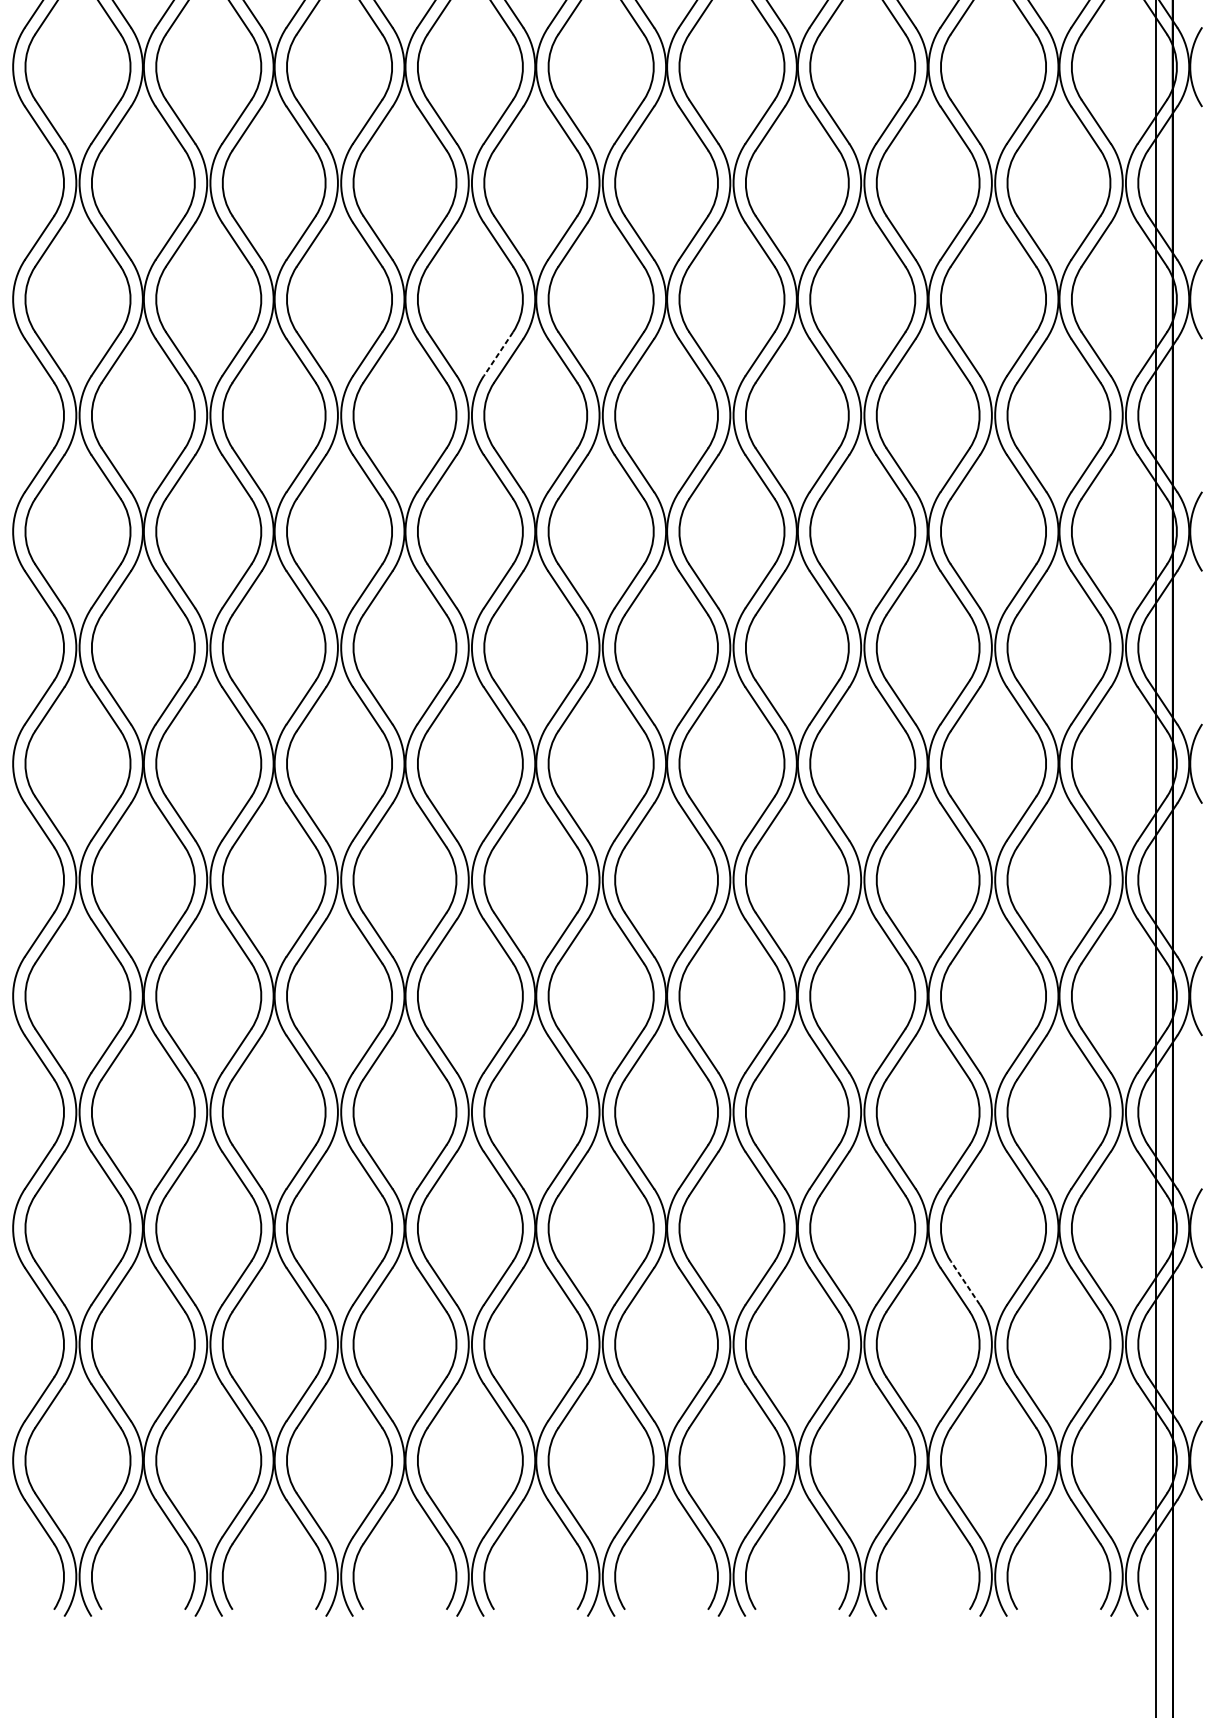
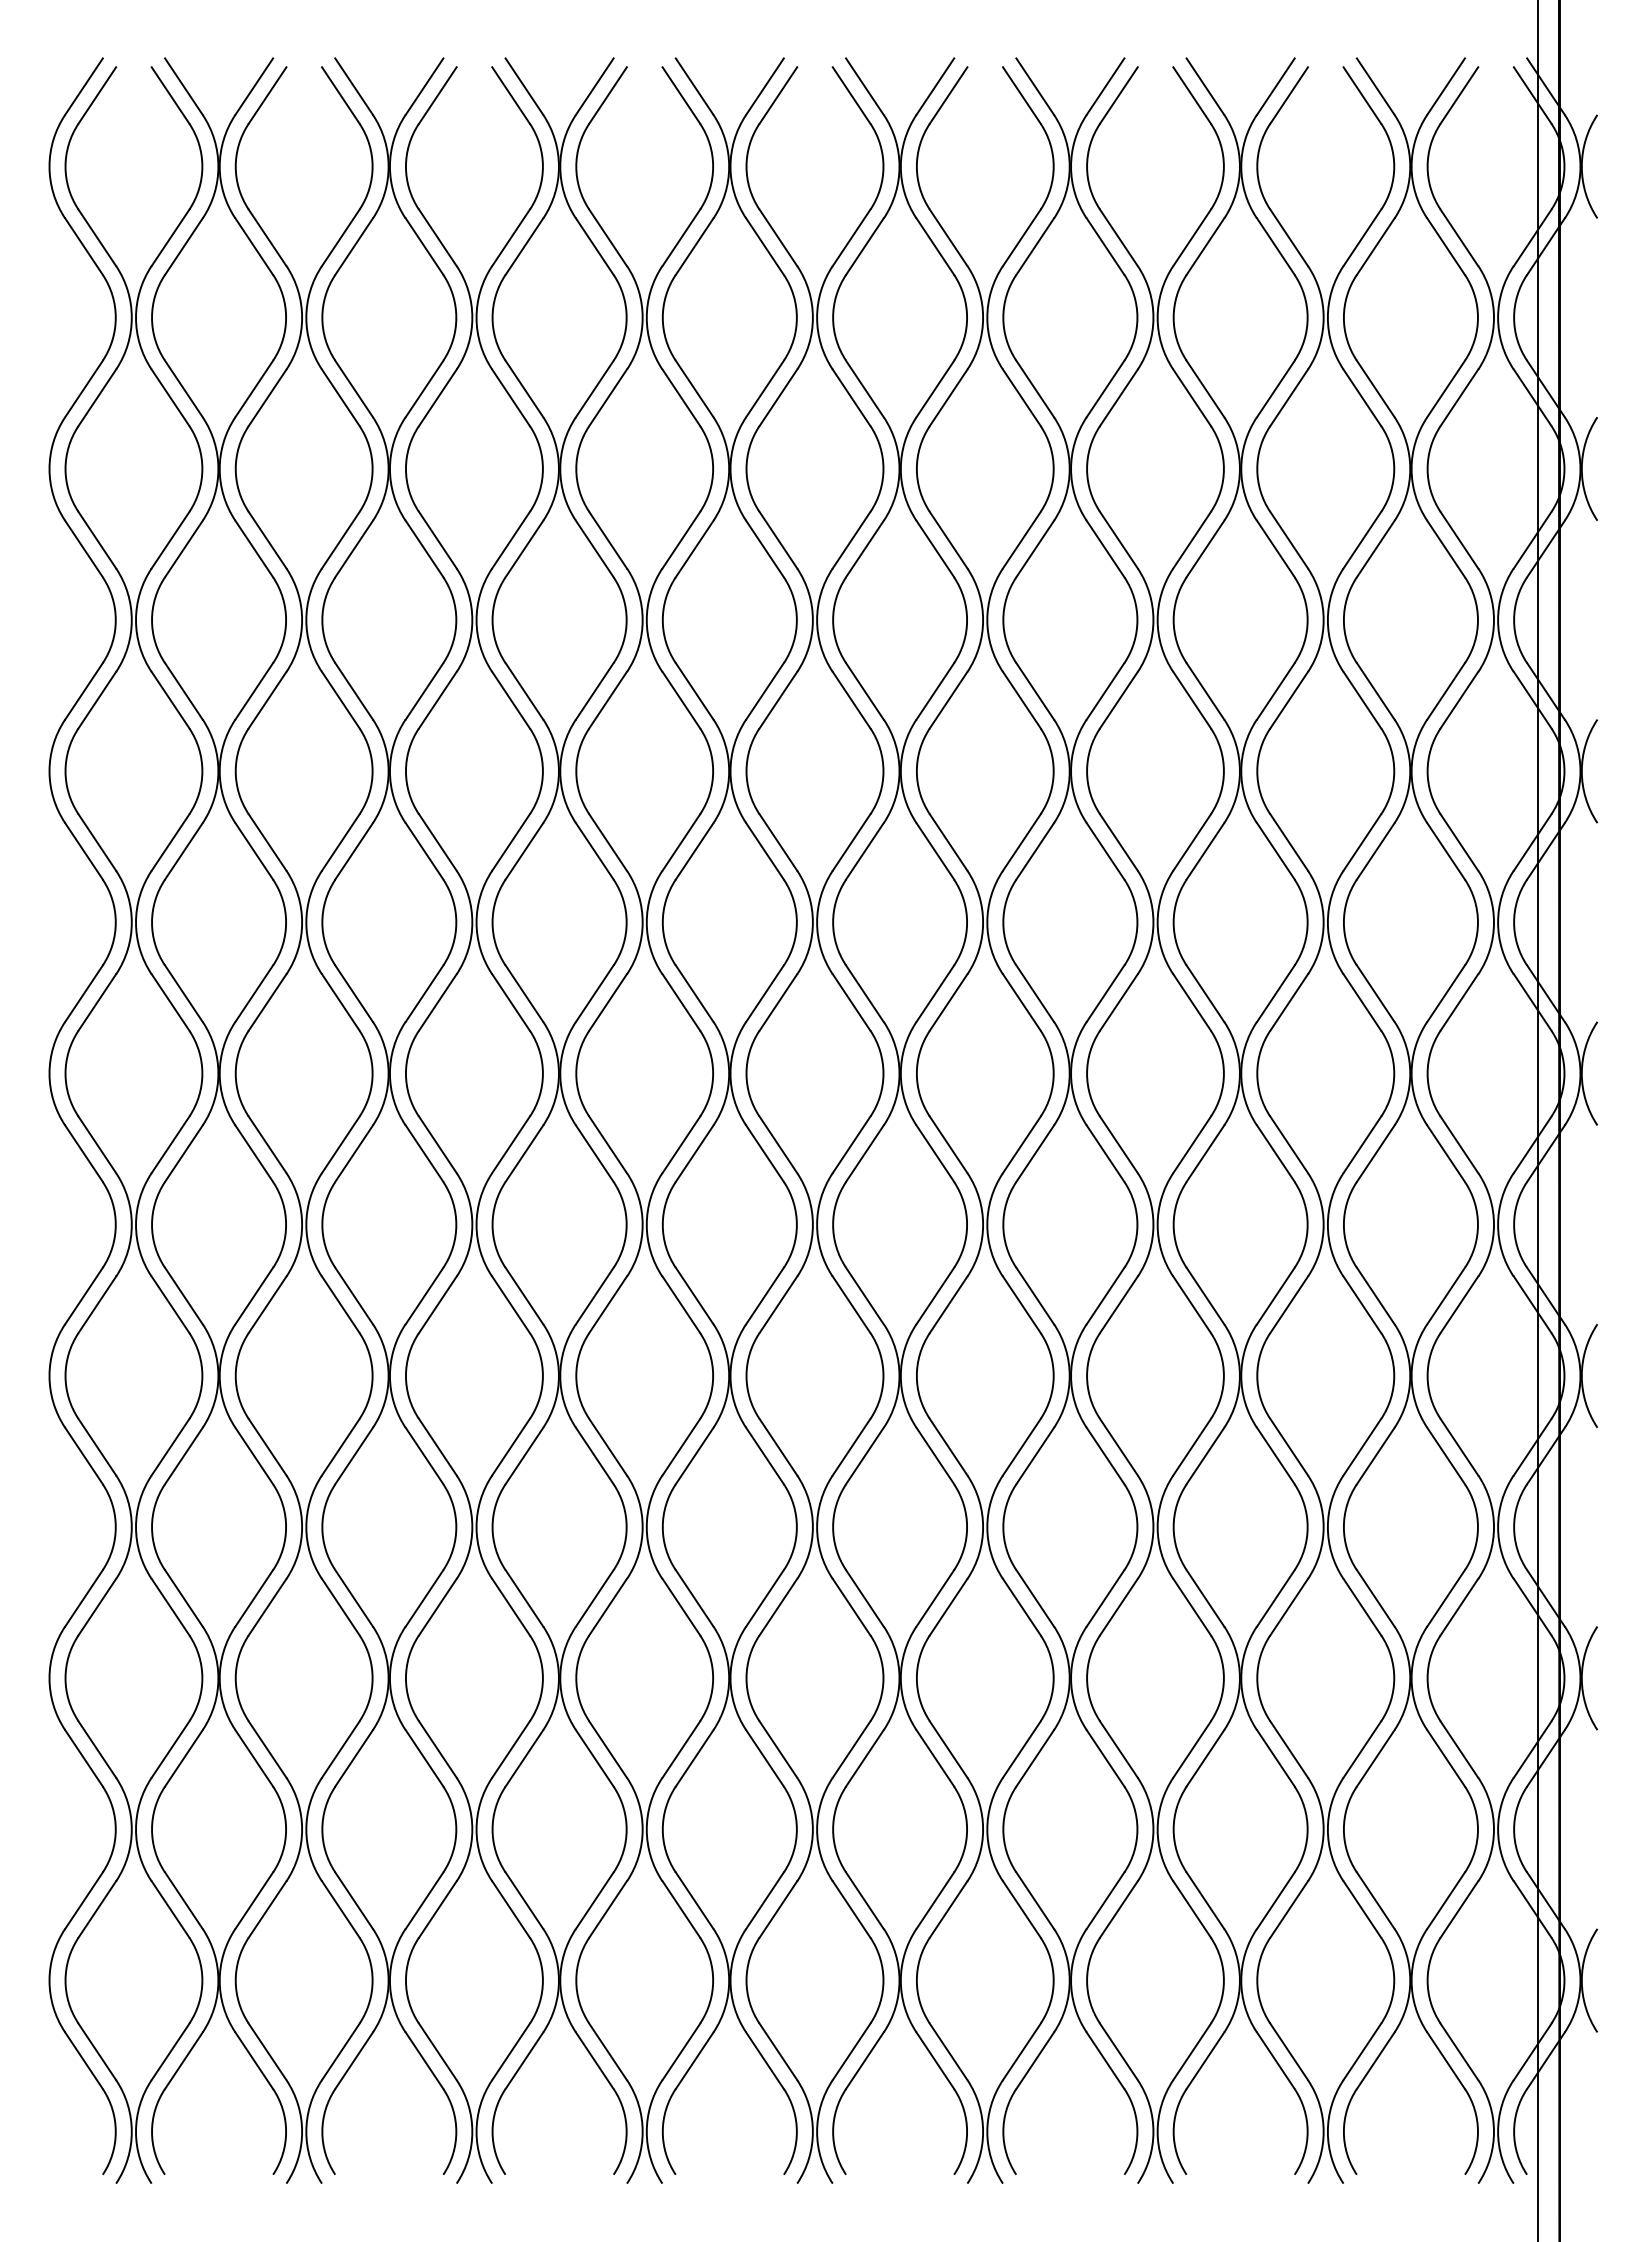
line: (498, 354) -> (681, 540), dashed -> solid
line: (965, 1283) -> (1289, 1749), dashed -> solid

